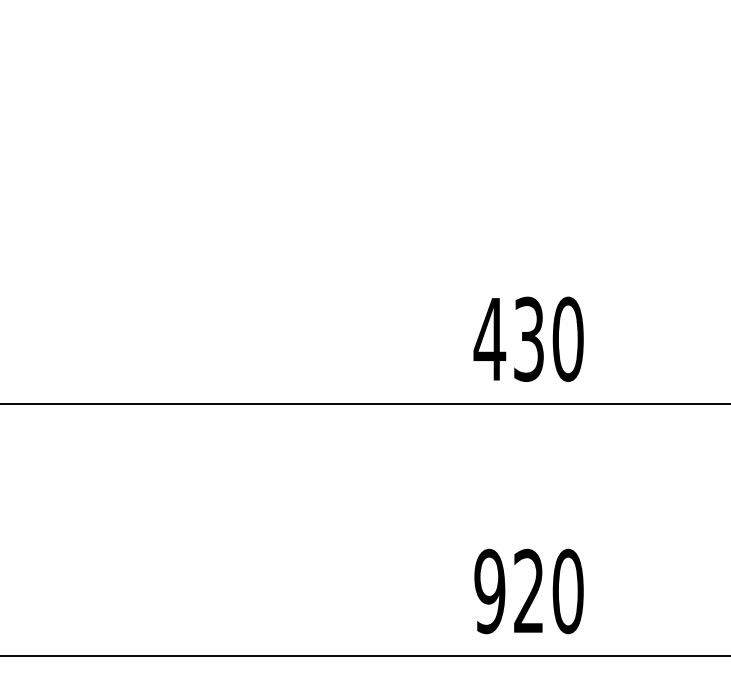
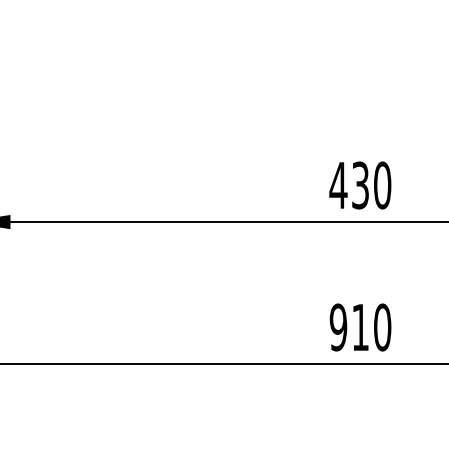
text: (528, 589) -> (360, 326), 920 -> 910

